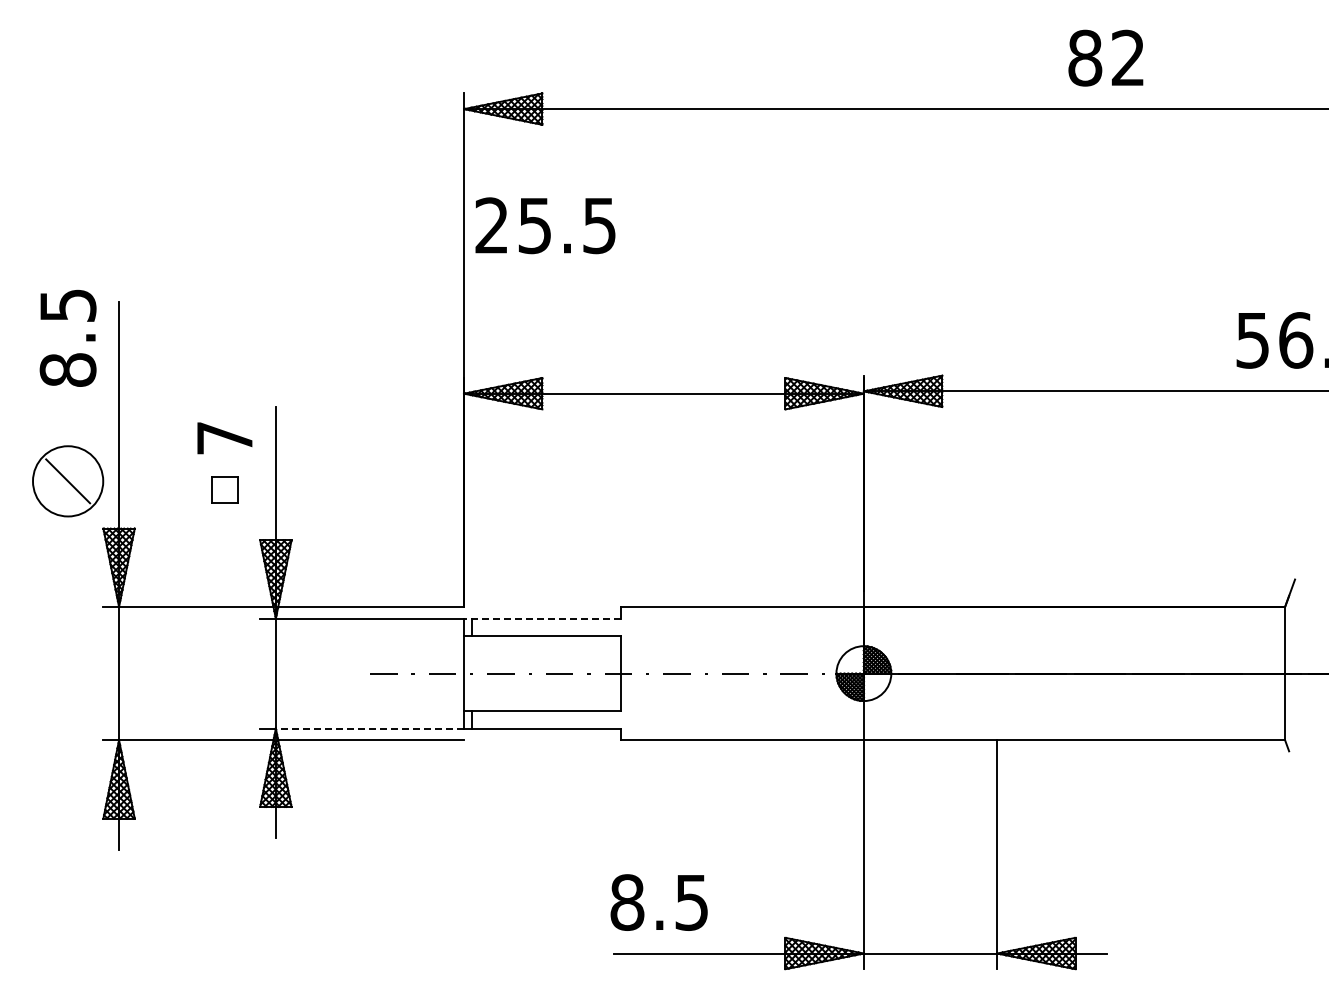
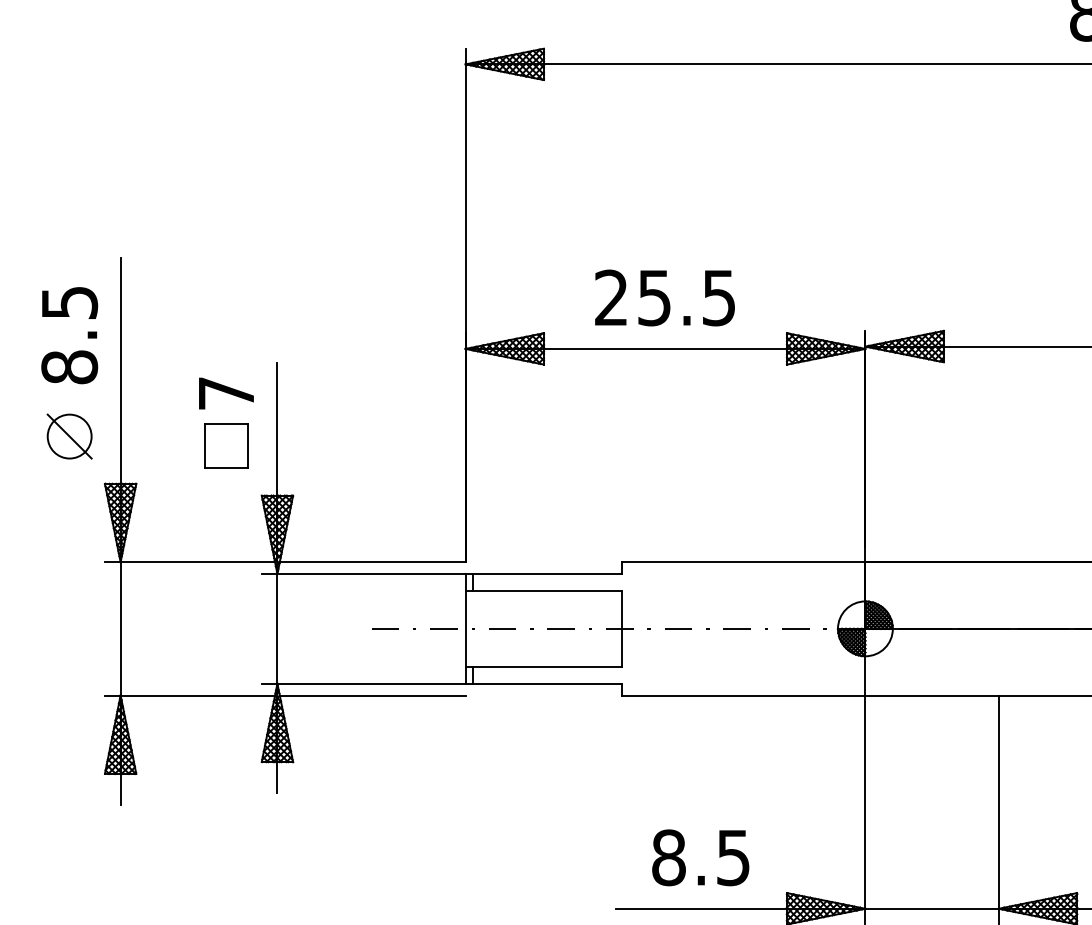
text: (545, 225) -> (665, 297), moved
text: (67, 337) -> (69, 334), moved
circle: (68, 481) -> (70, 436), size x0.62
part: (224, 489) -> (226, 444), size x1.67
line: (541, 618) -> (543, 573), dashed -> solid
line: (369, 728) -> (371, 683), dashed -> solid
text: (658, 902) -> (700, 857), moved

